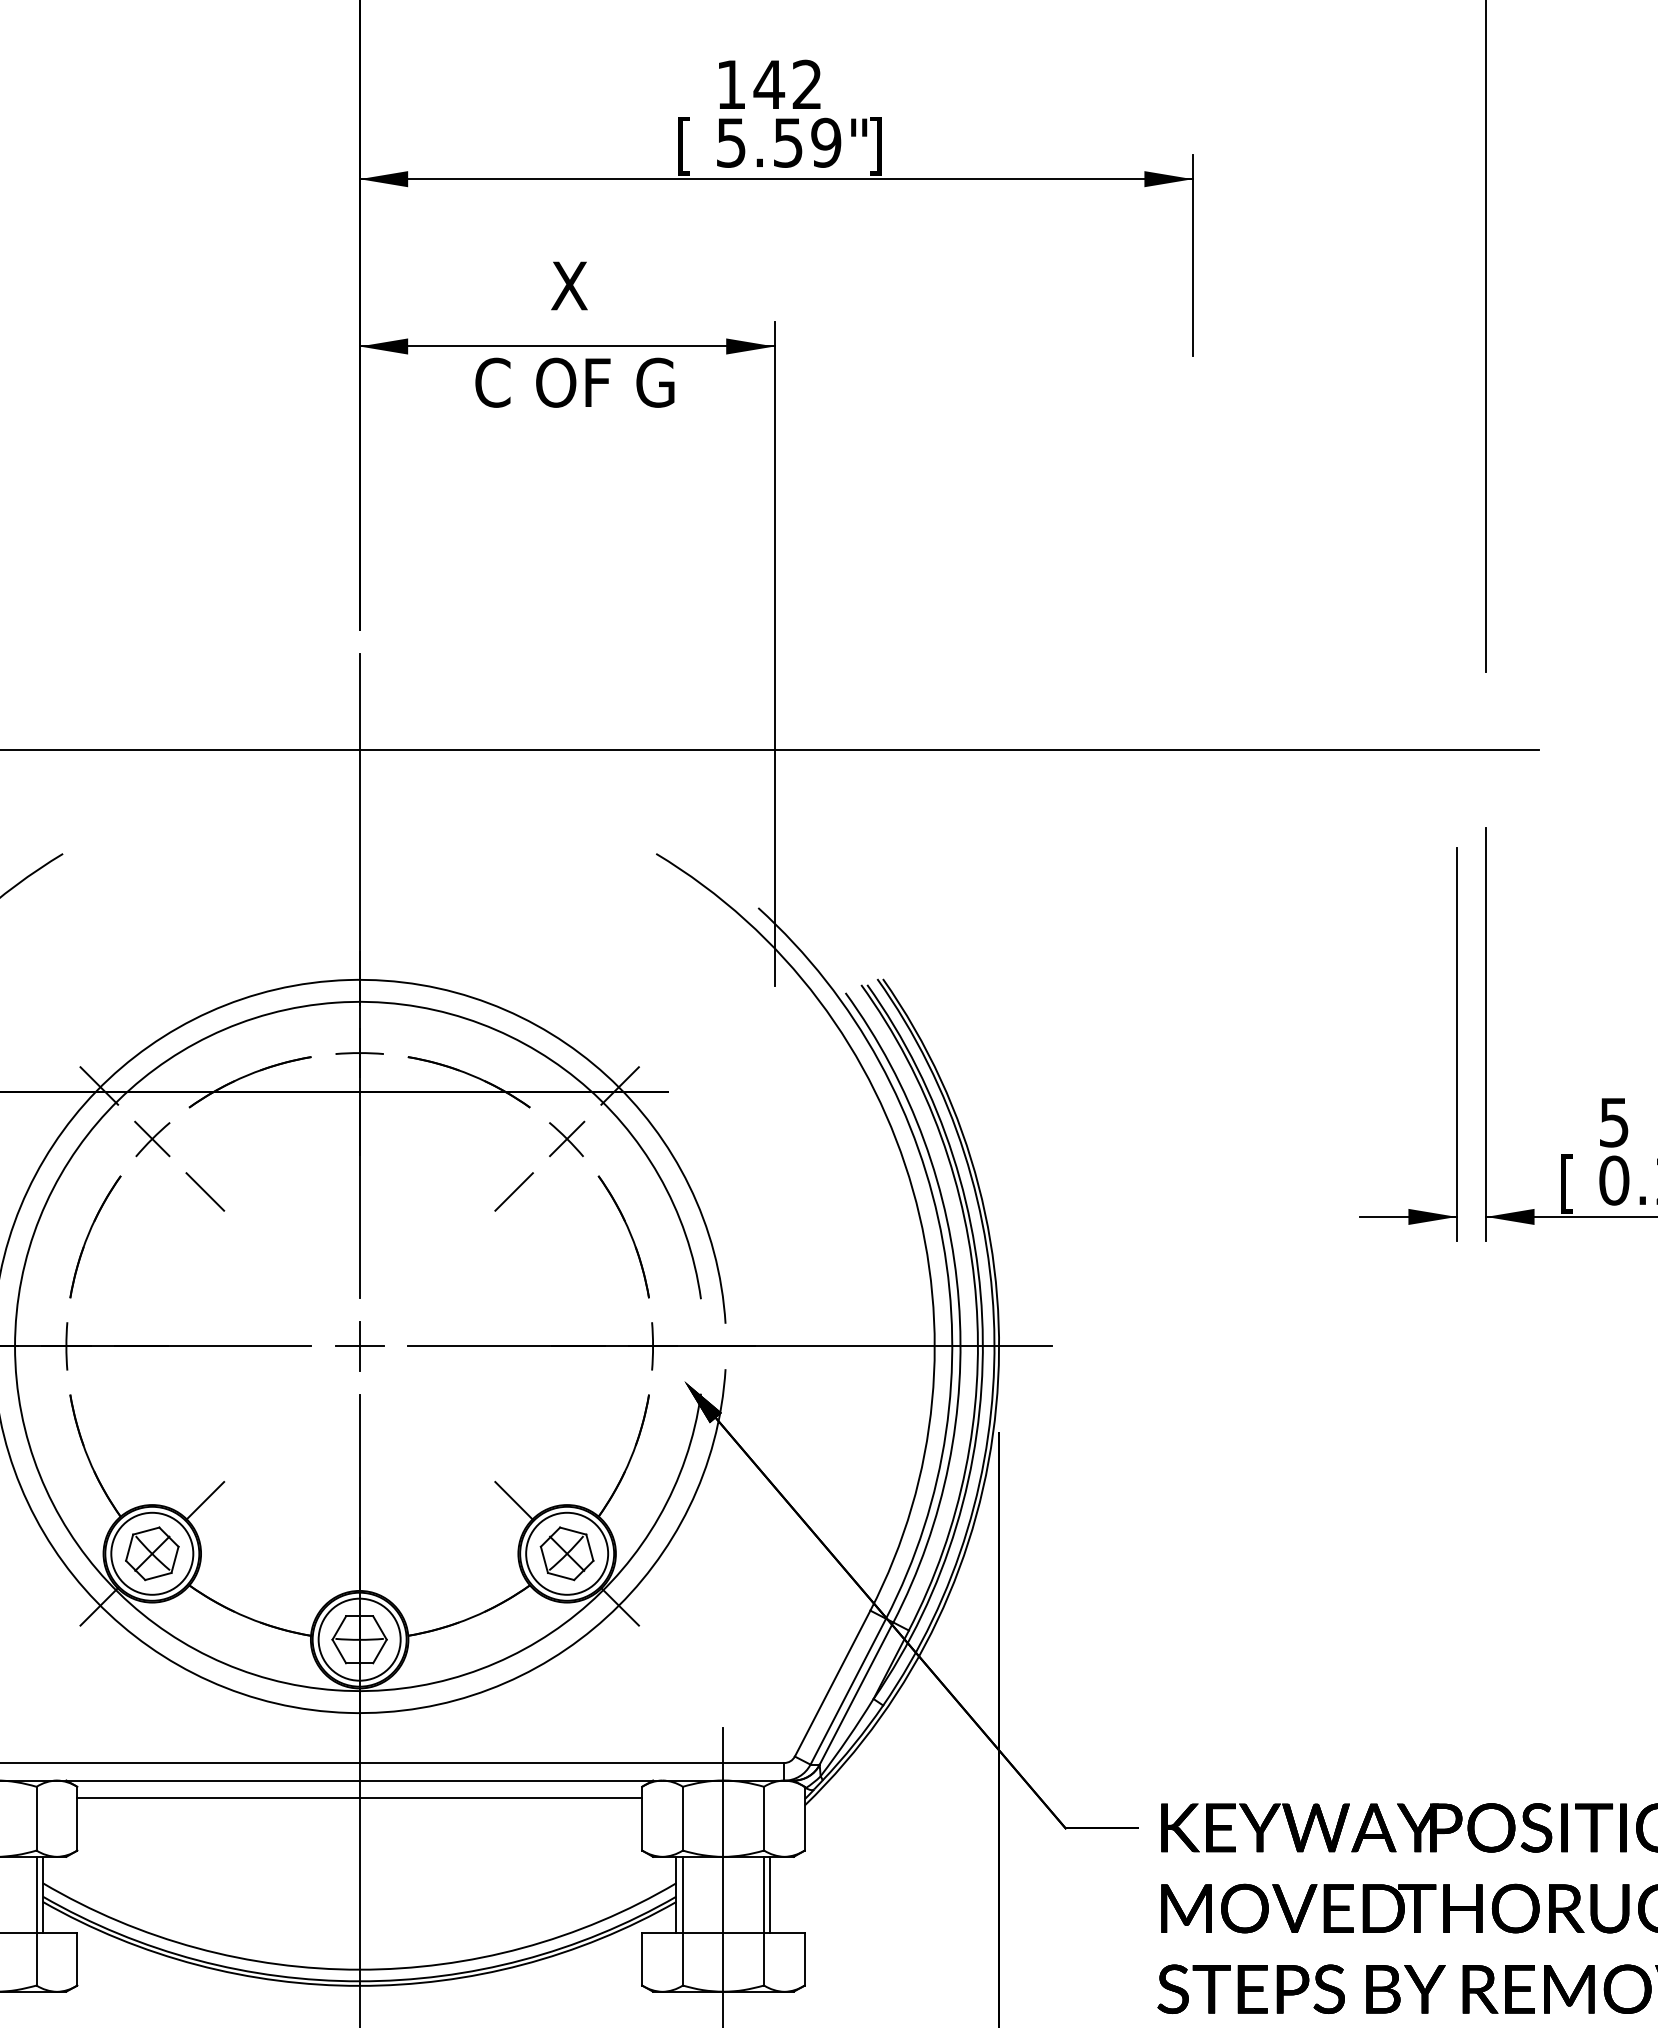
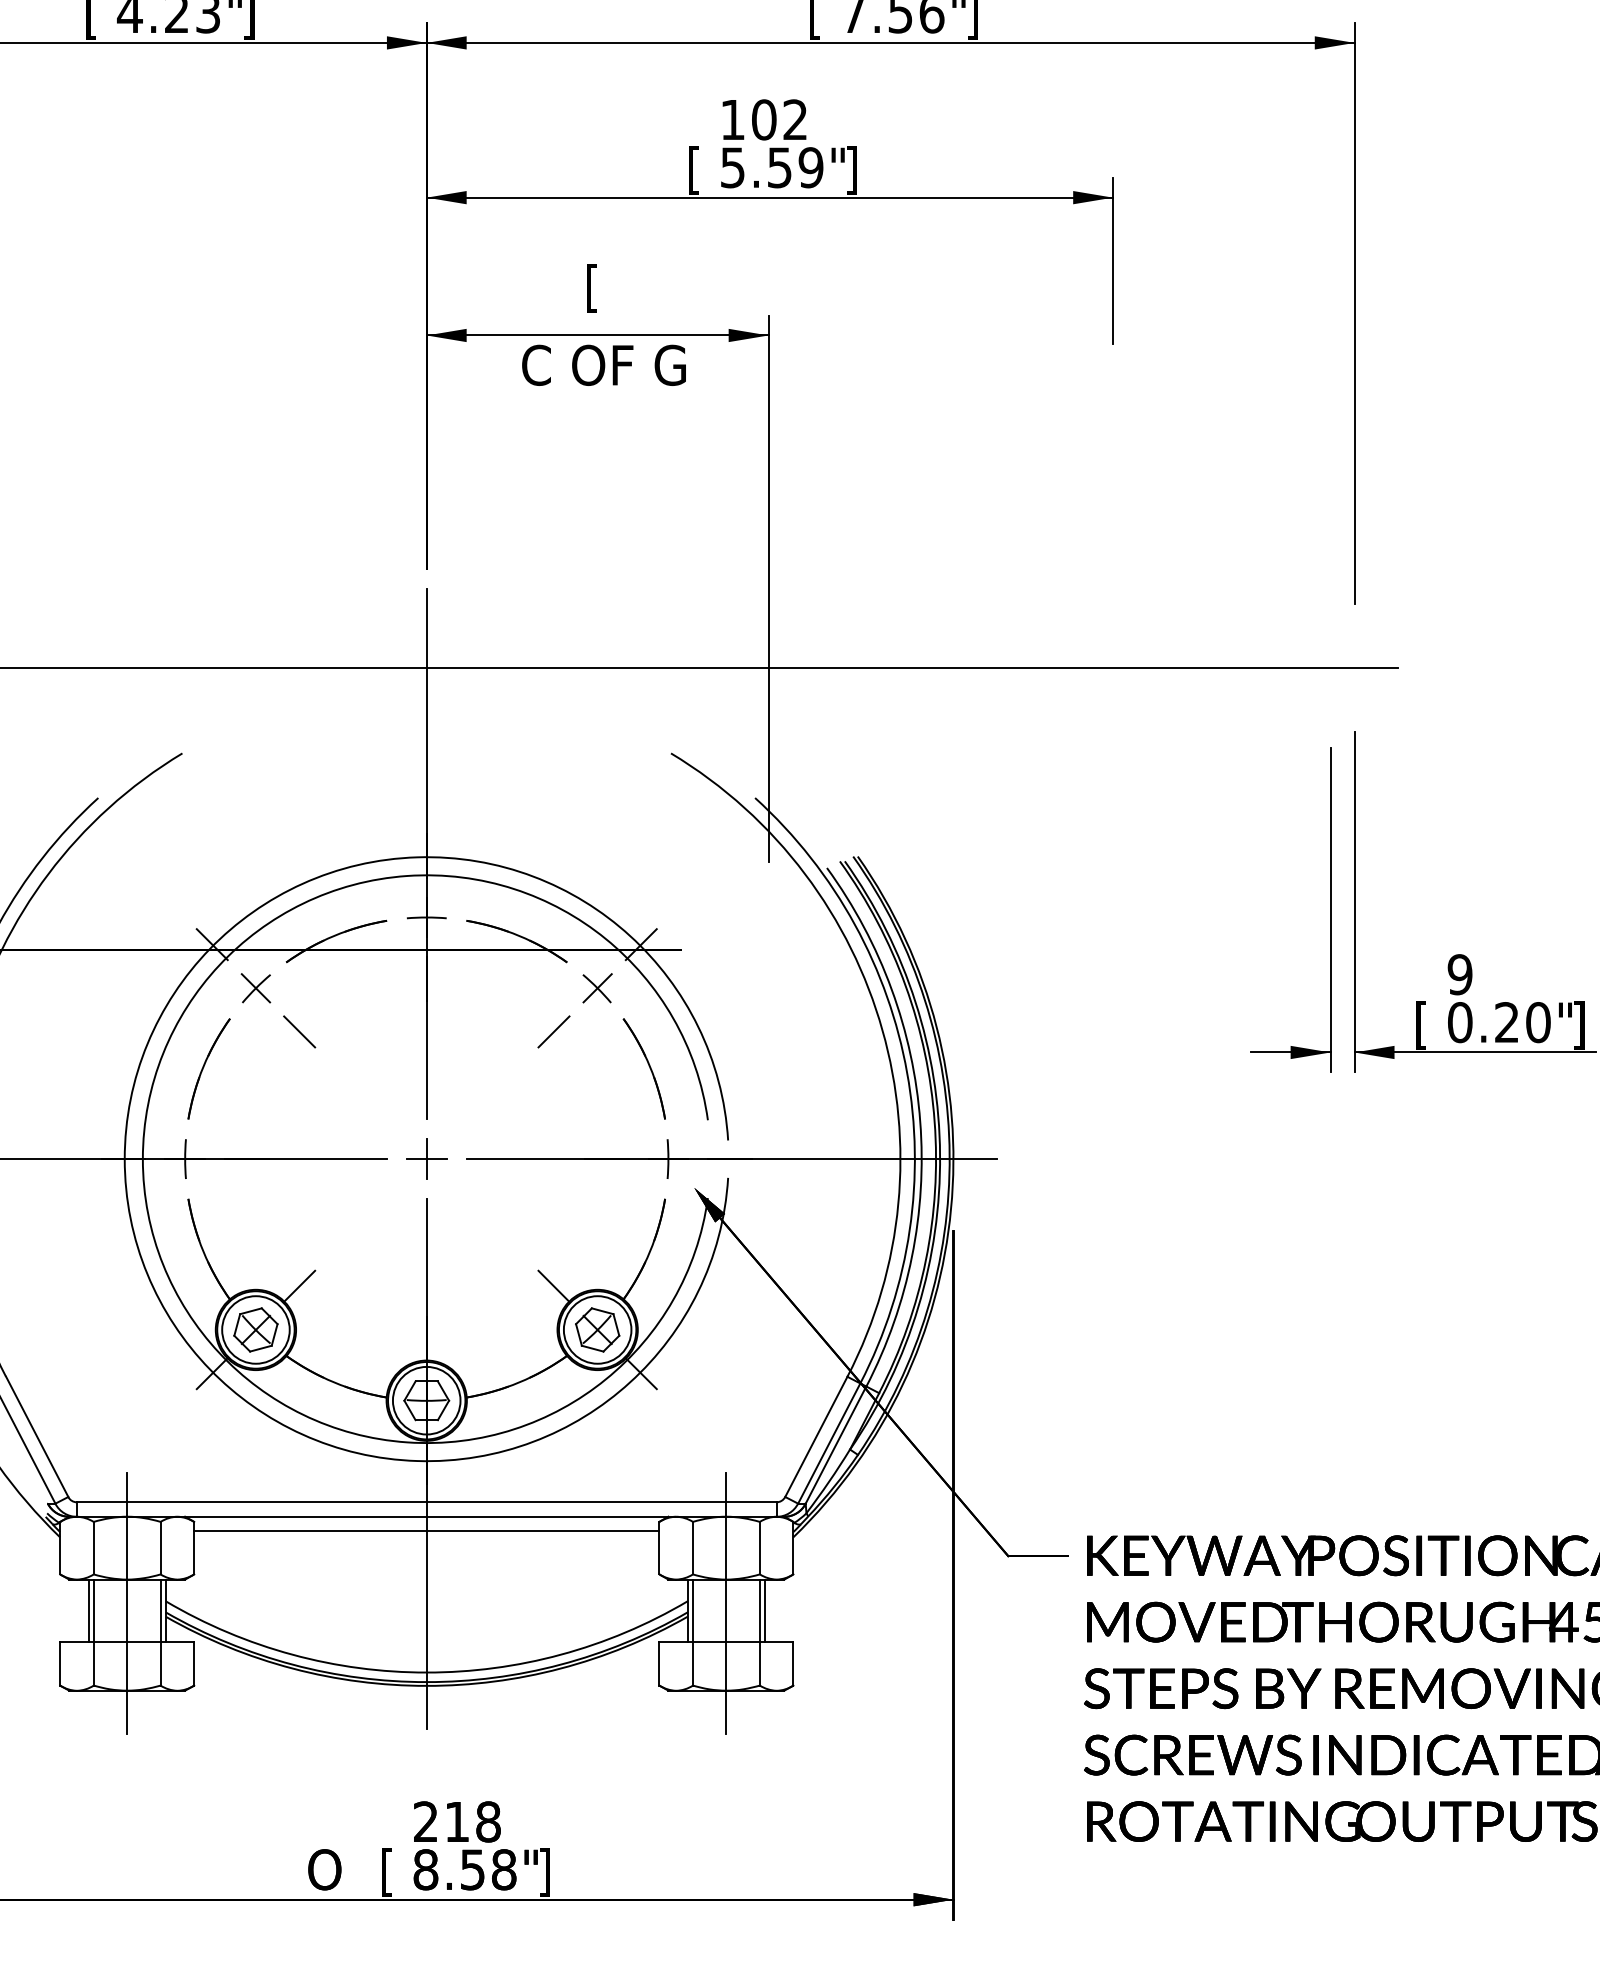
text: (769, 84) -> (764, 119), 142 -> 102
text: (569, 289) -> (599, 288), X -> [
text: (1613, 1122) -> (1459, 974), 5 -> 9

